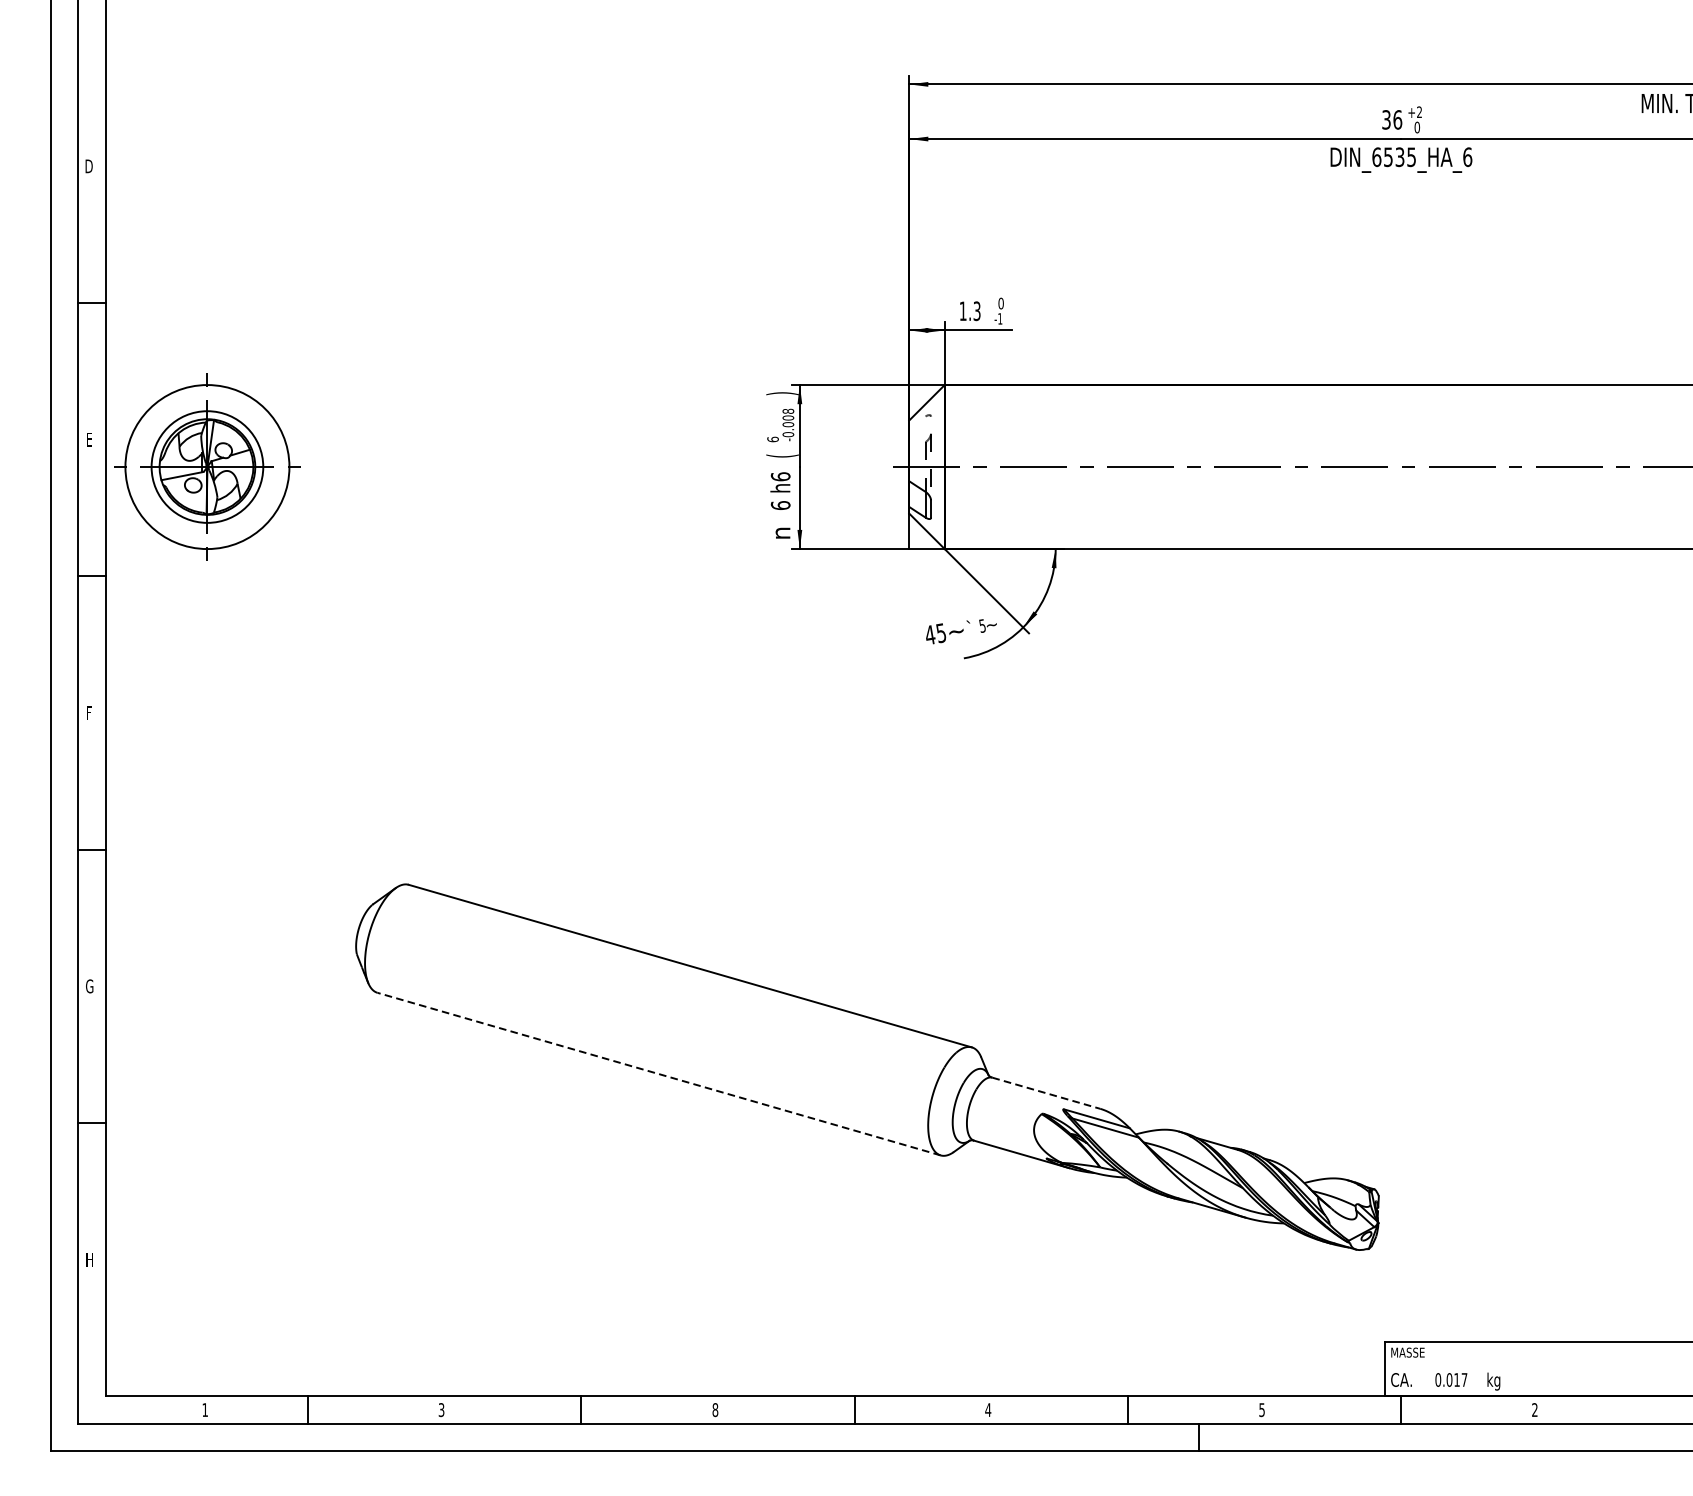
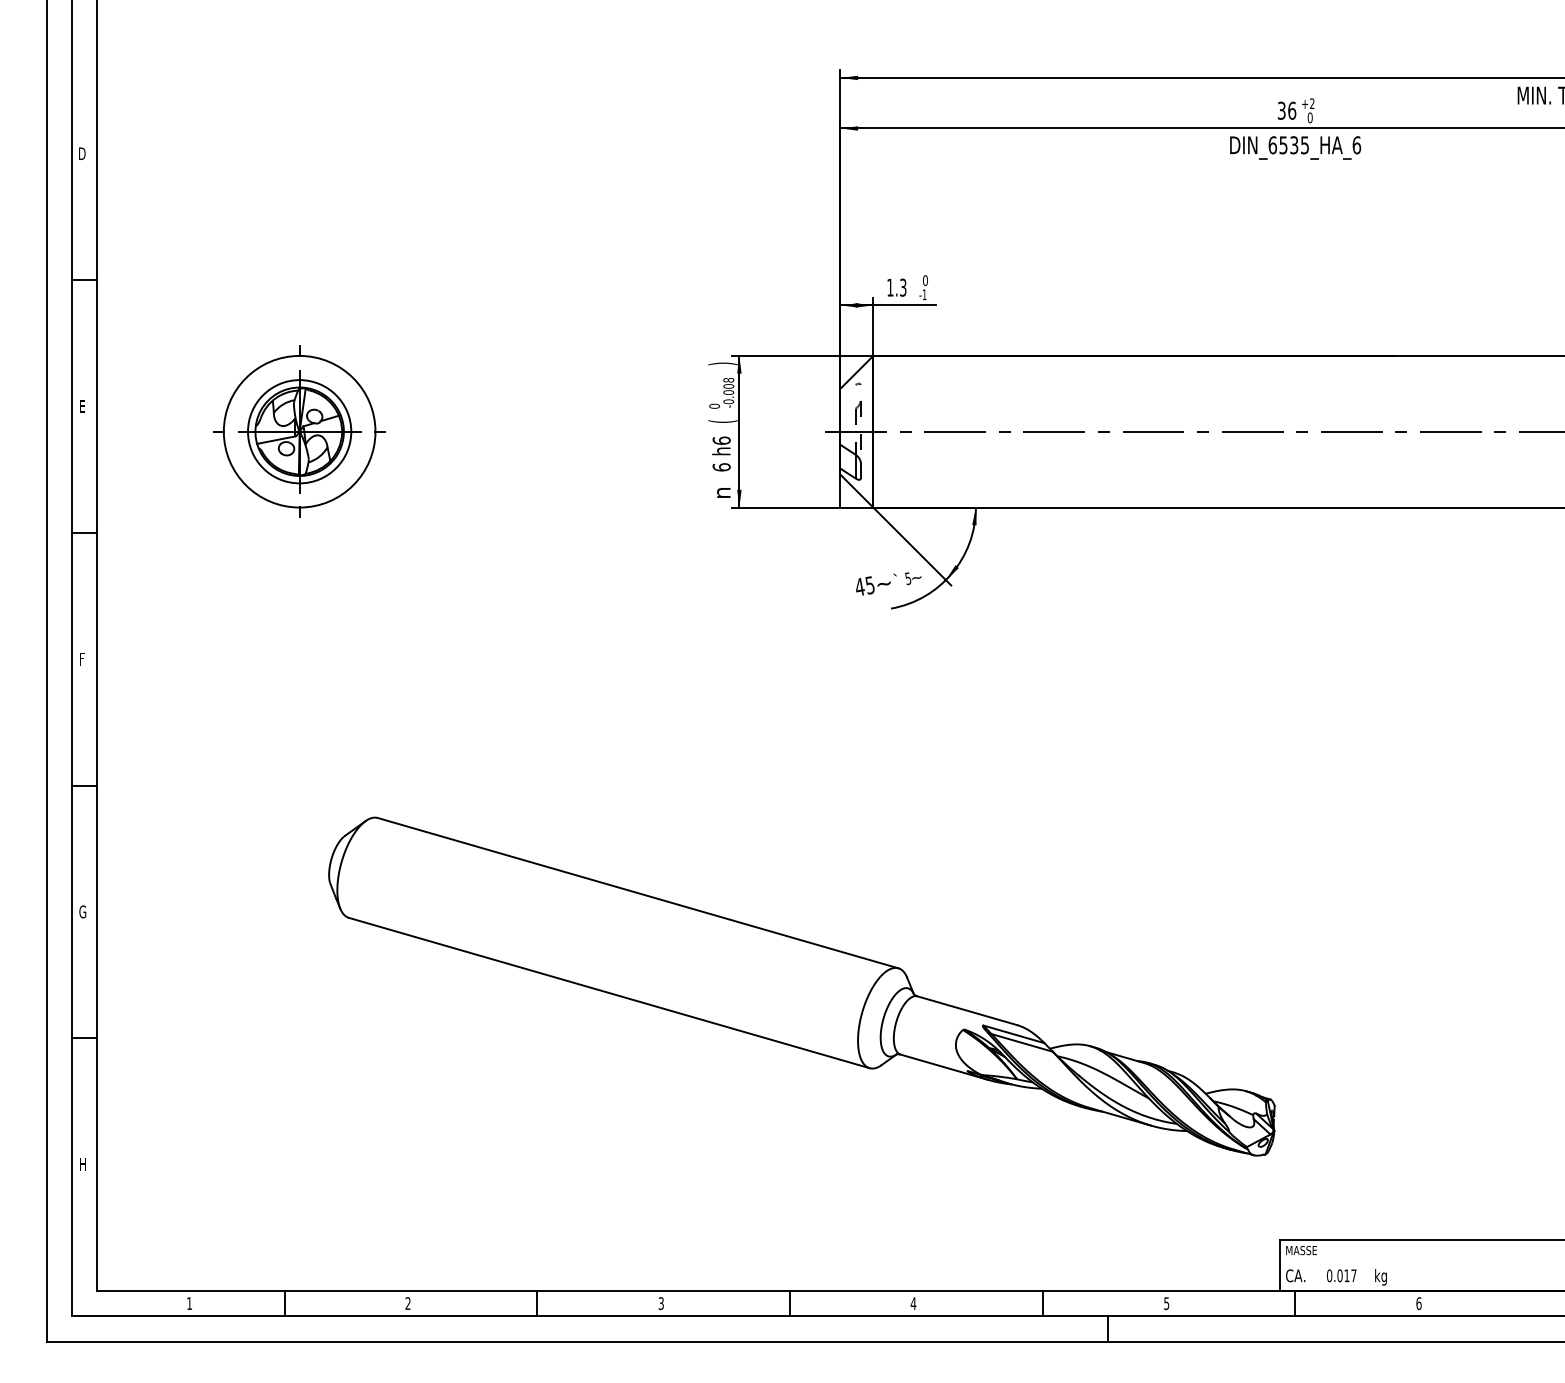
text: (772, 438) -> (714, 405), 6 -> 0
part: (207, 466) -> (299, 431), moved
line: (659, 1074) -> (609, 993), dashed -> solid
line: (1046, 1093) -> (967, 1010), dashed -> solid
text: (440, 1409) -> (407, 1303), 3 -> 2
text: (714, 1409) -> (660, 1303), 8 -> 3
text: (1534, 1409) -> (1418, 1303), 2 -> 6

